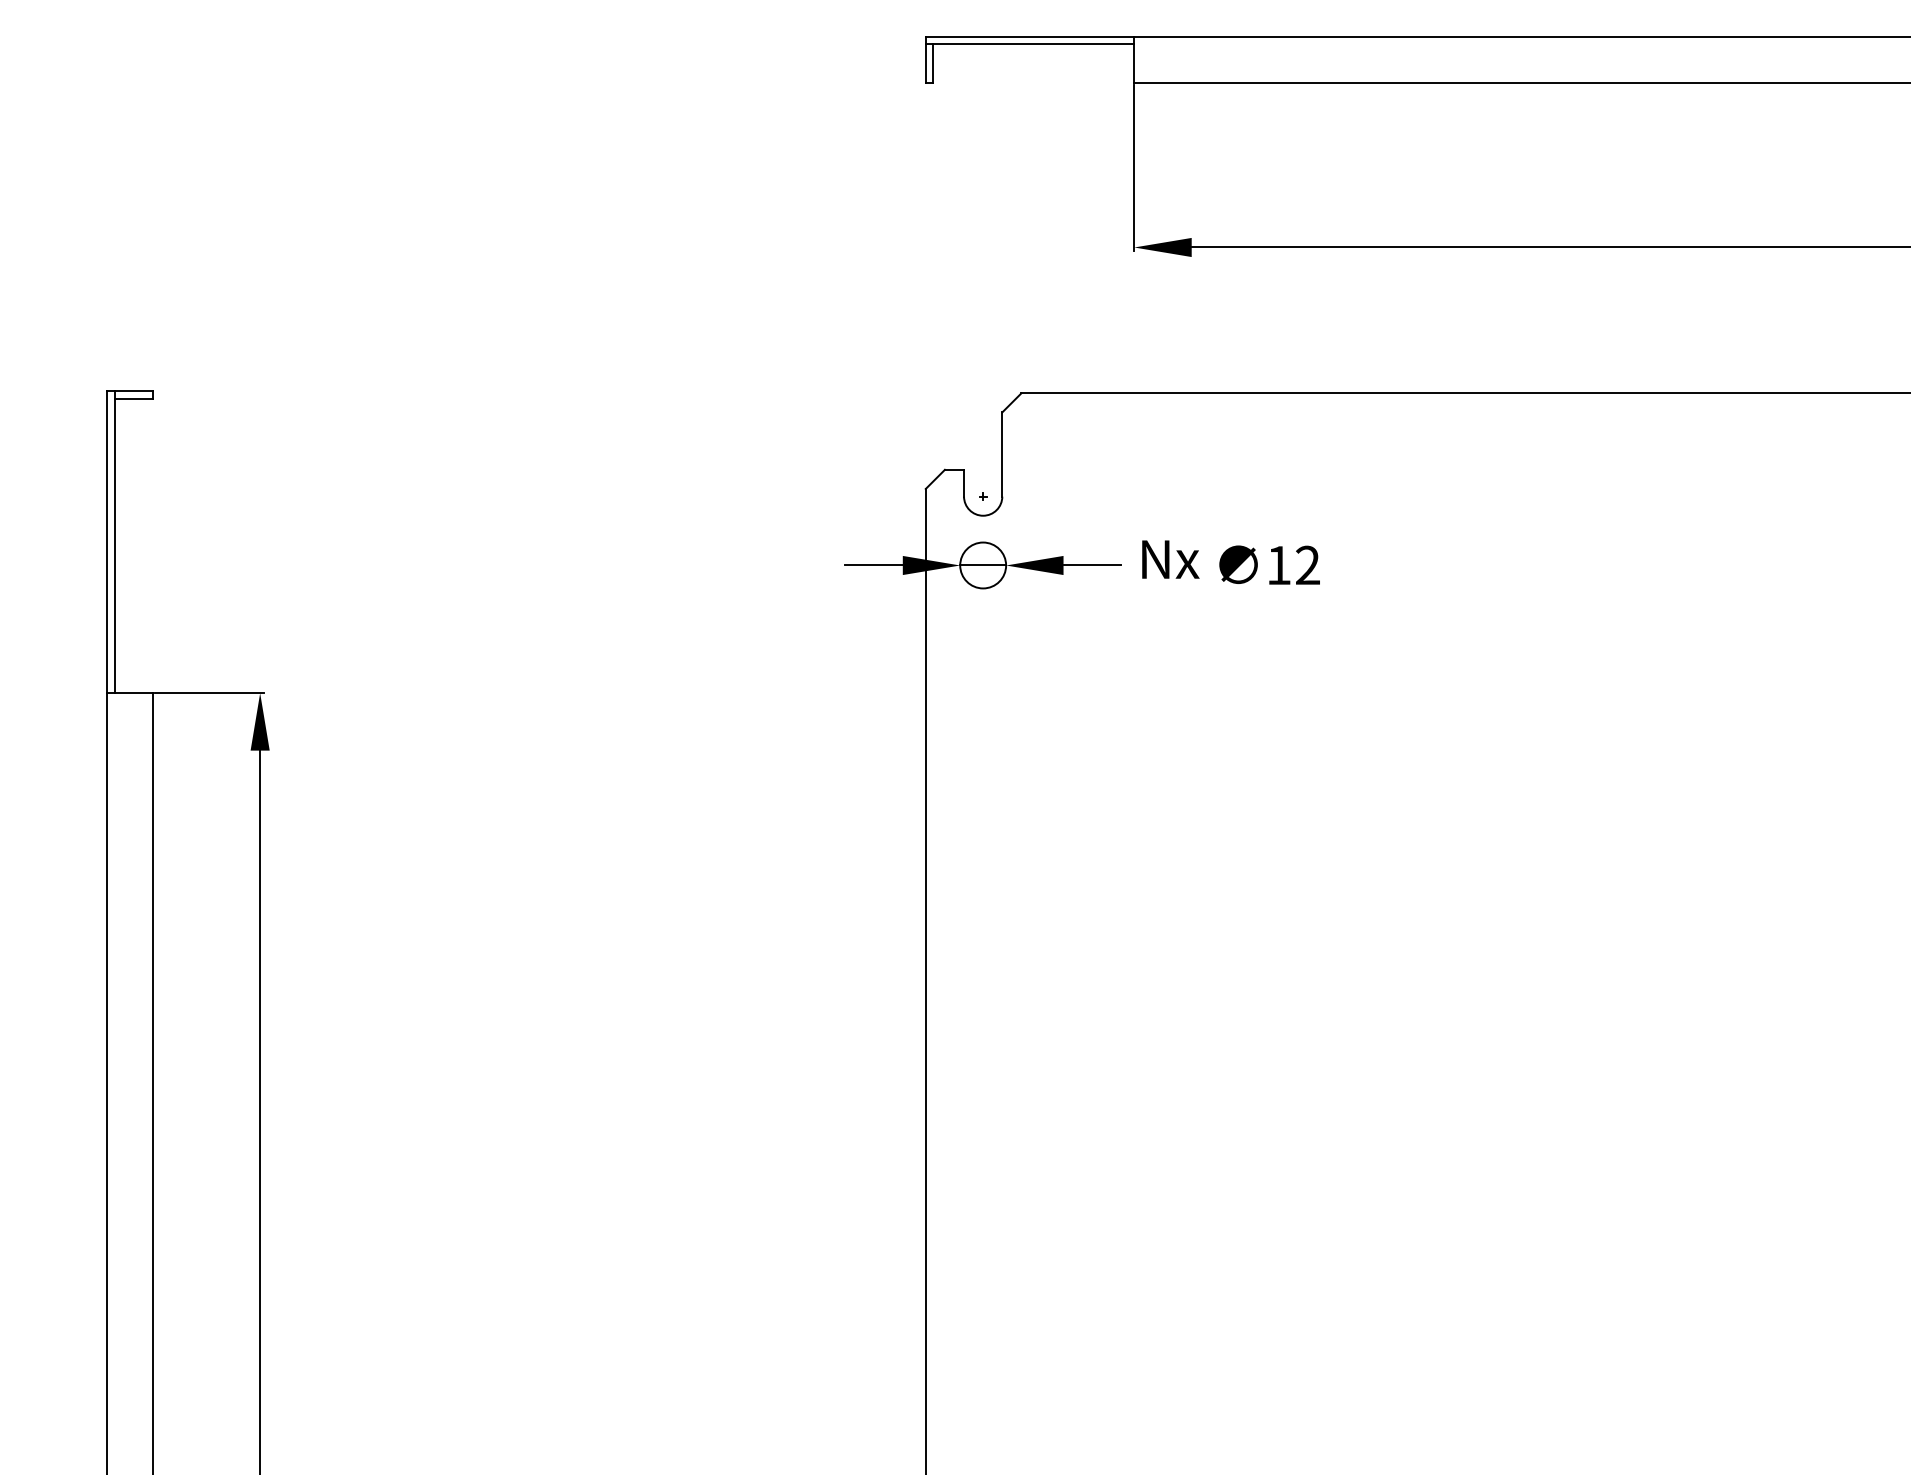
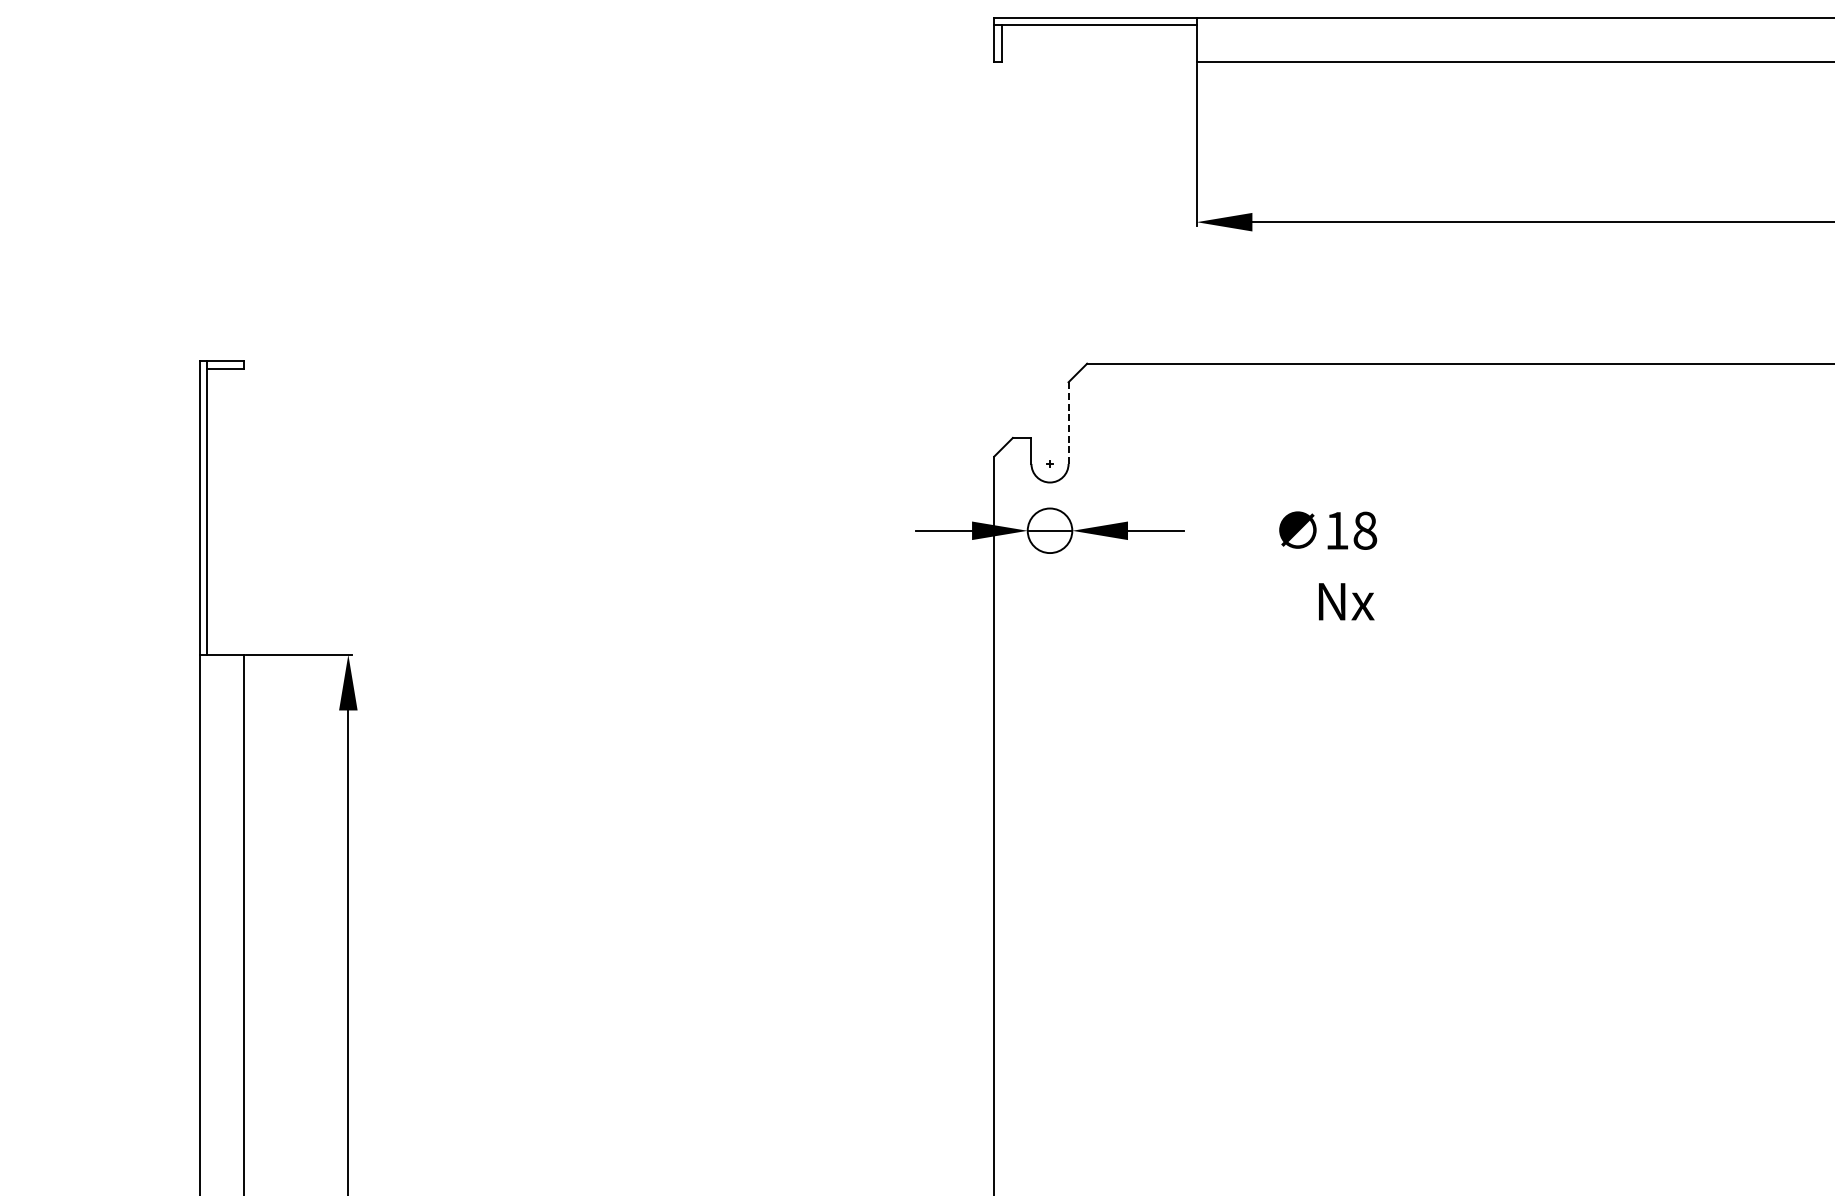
line: (1002, 454) -> (1068, 423), solid -> dashed
text: (1170, 559) -> (1346, 601), moved
text: (1308, 565) -> (1365, 530), 12 -> 18

